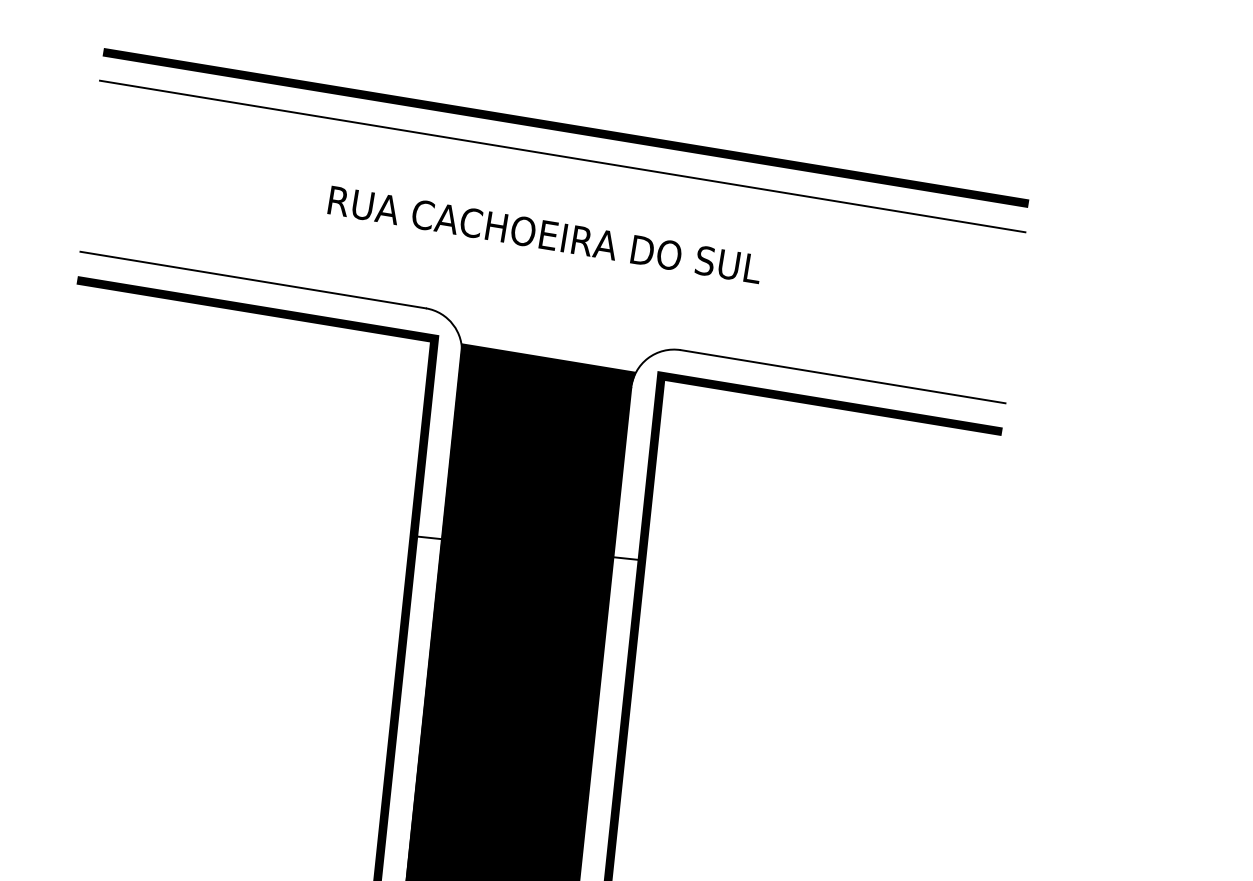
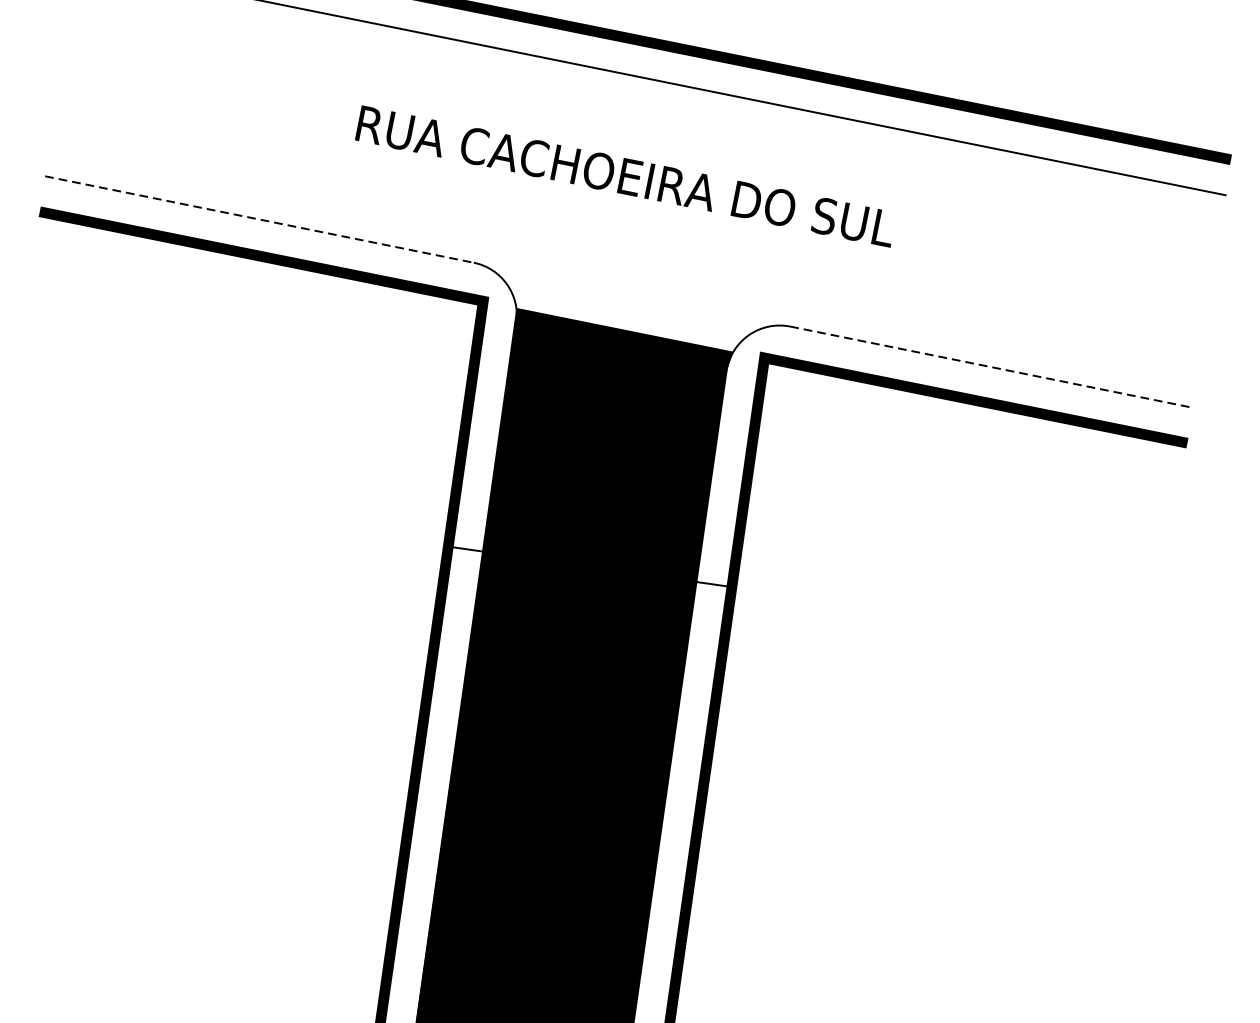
line: (253, 280) -> (259, 220), solid -> dashed
line: (843, 376) -> (991, 366), solid -> dashed

